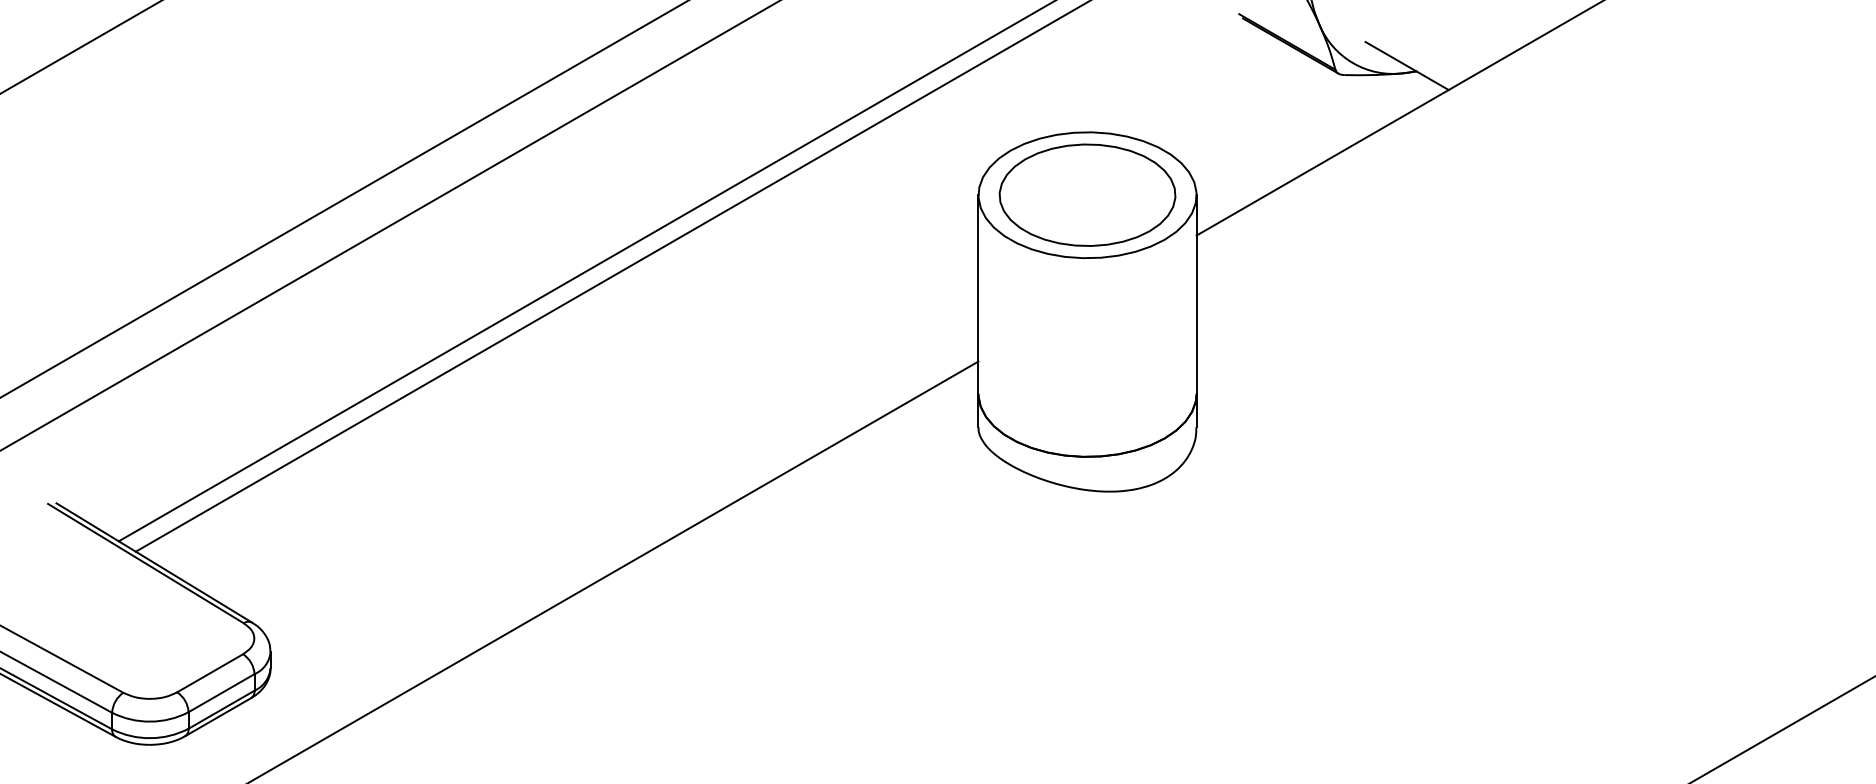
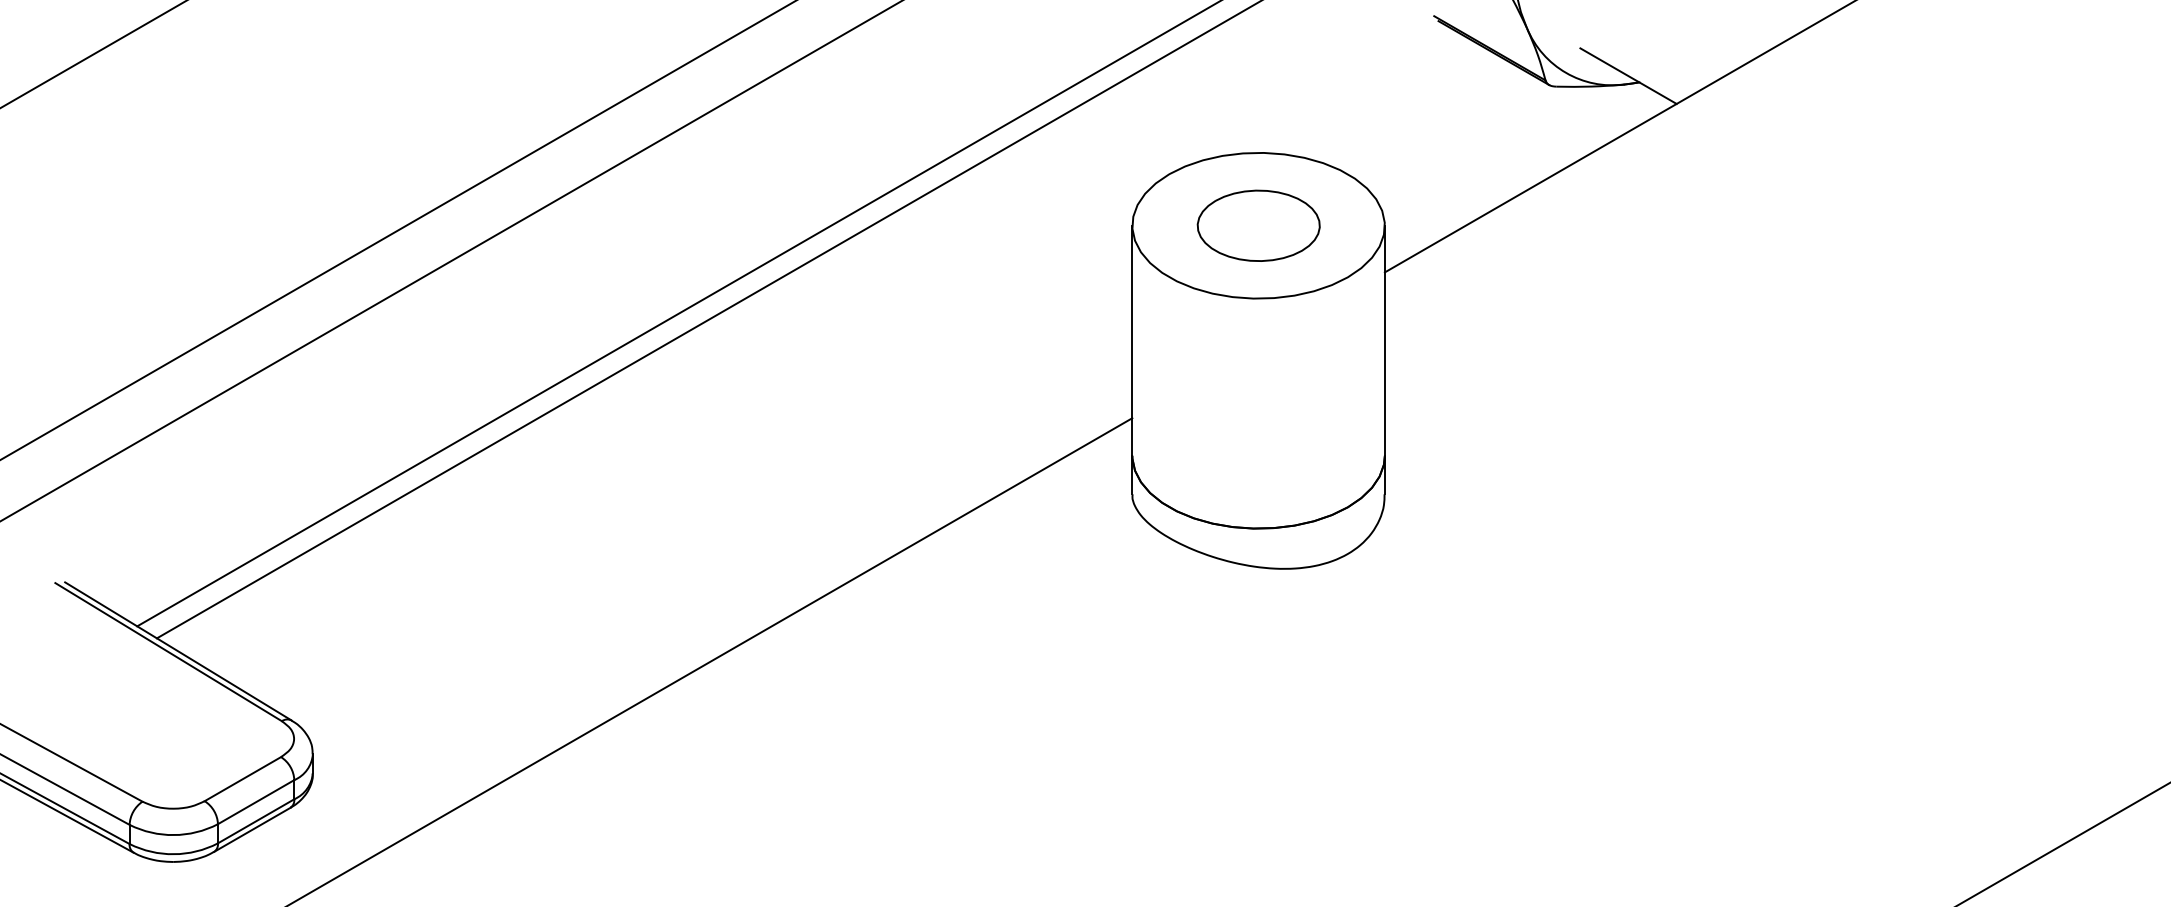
part: (1087, 195) -> (1258, 225), size x0.6

